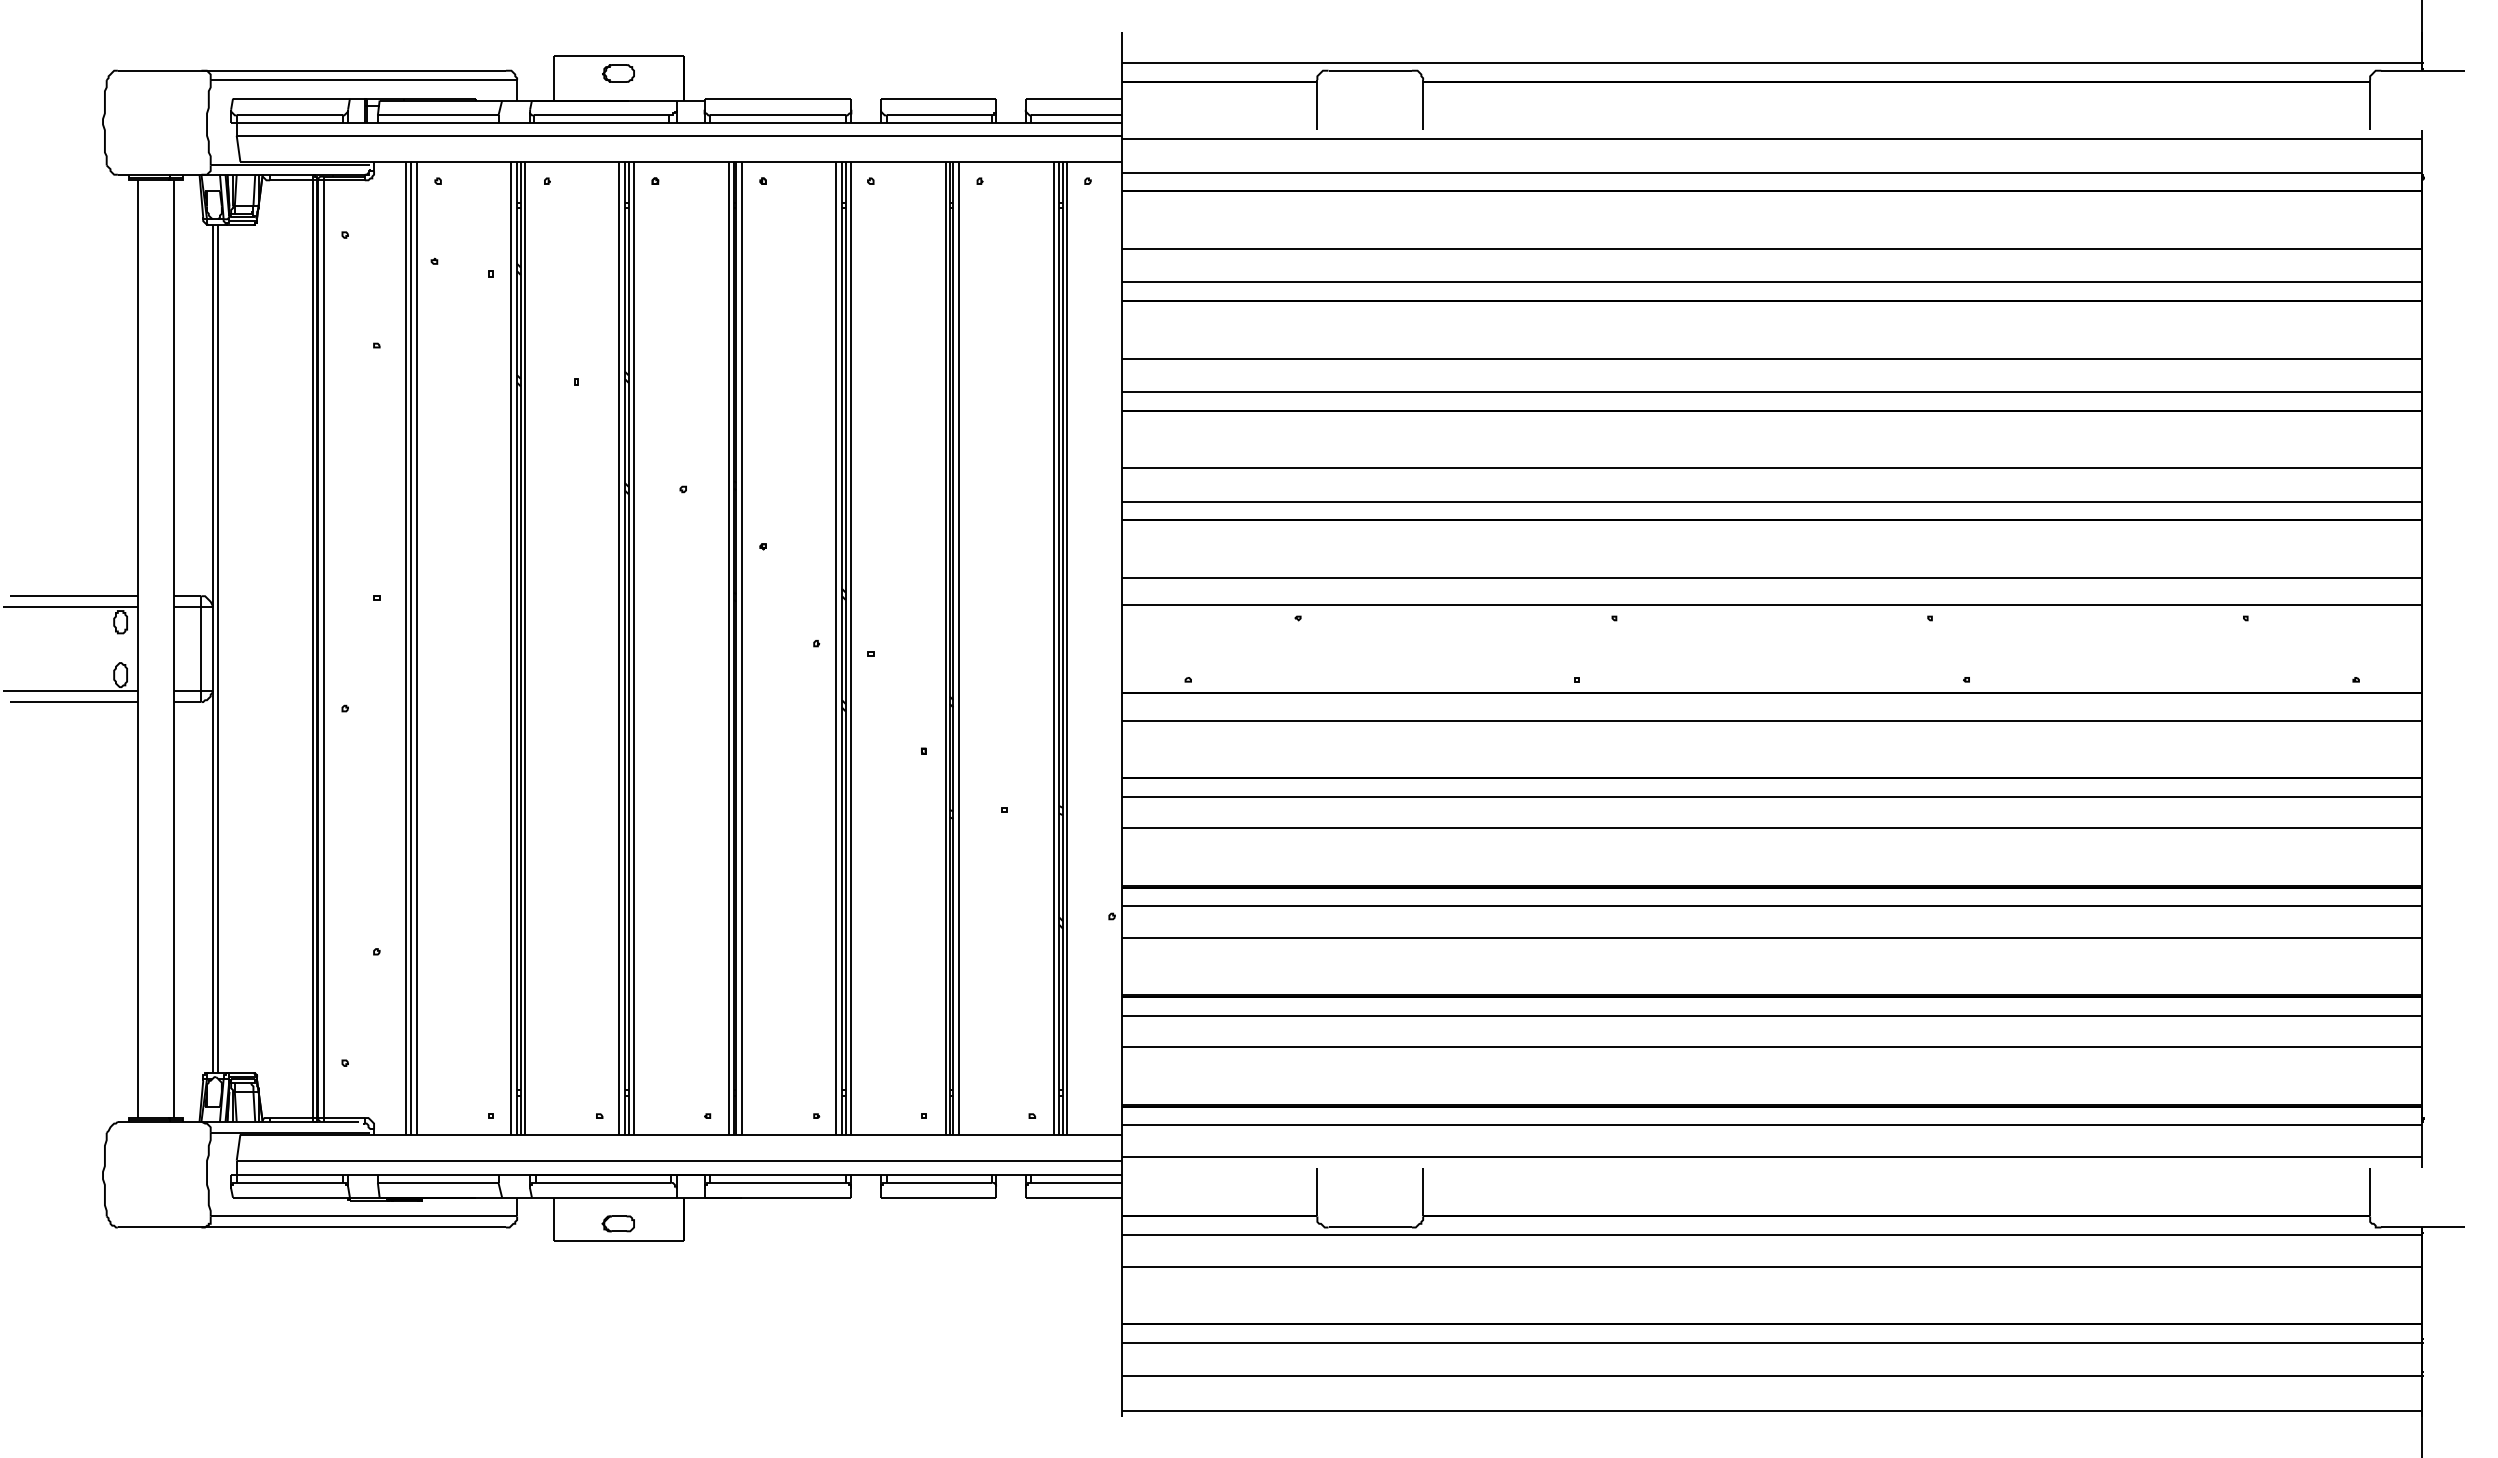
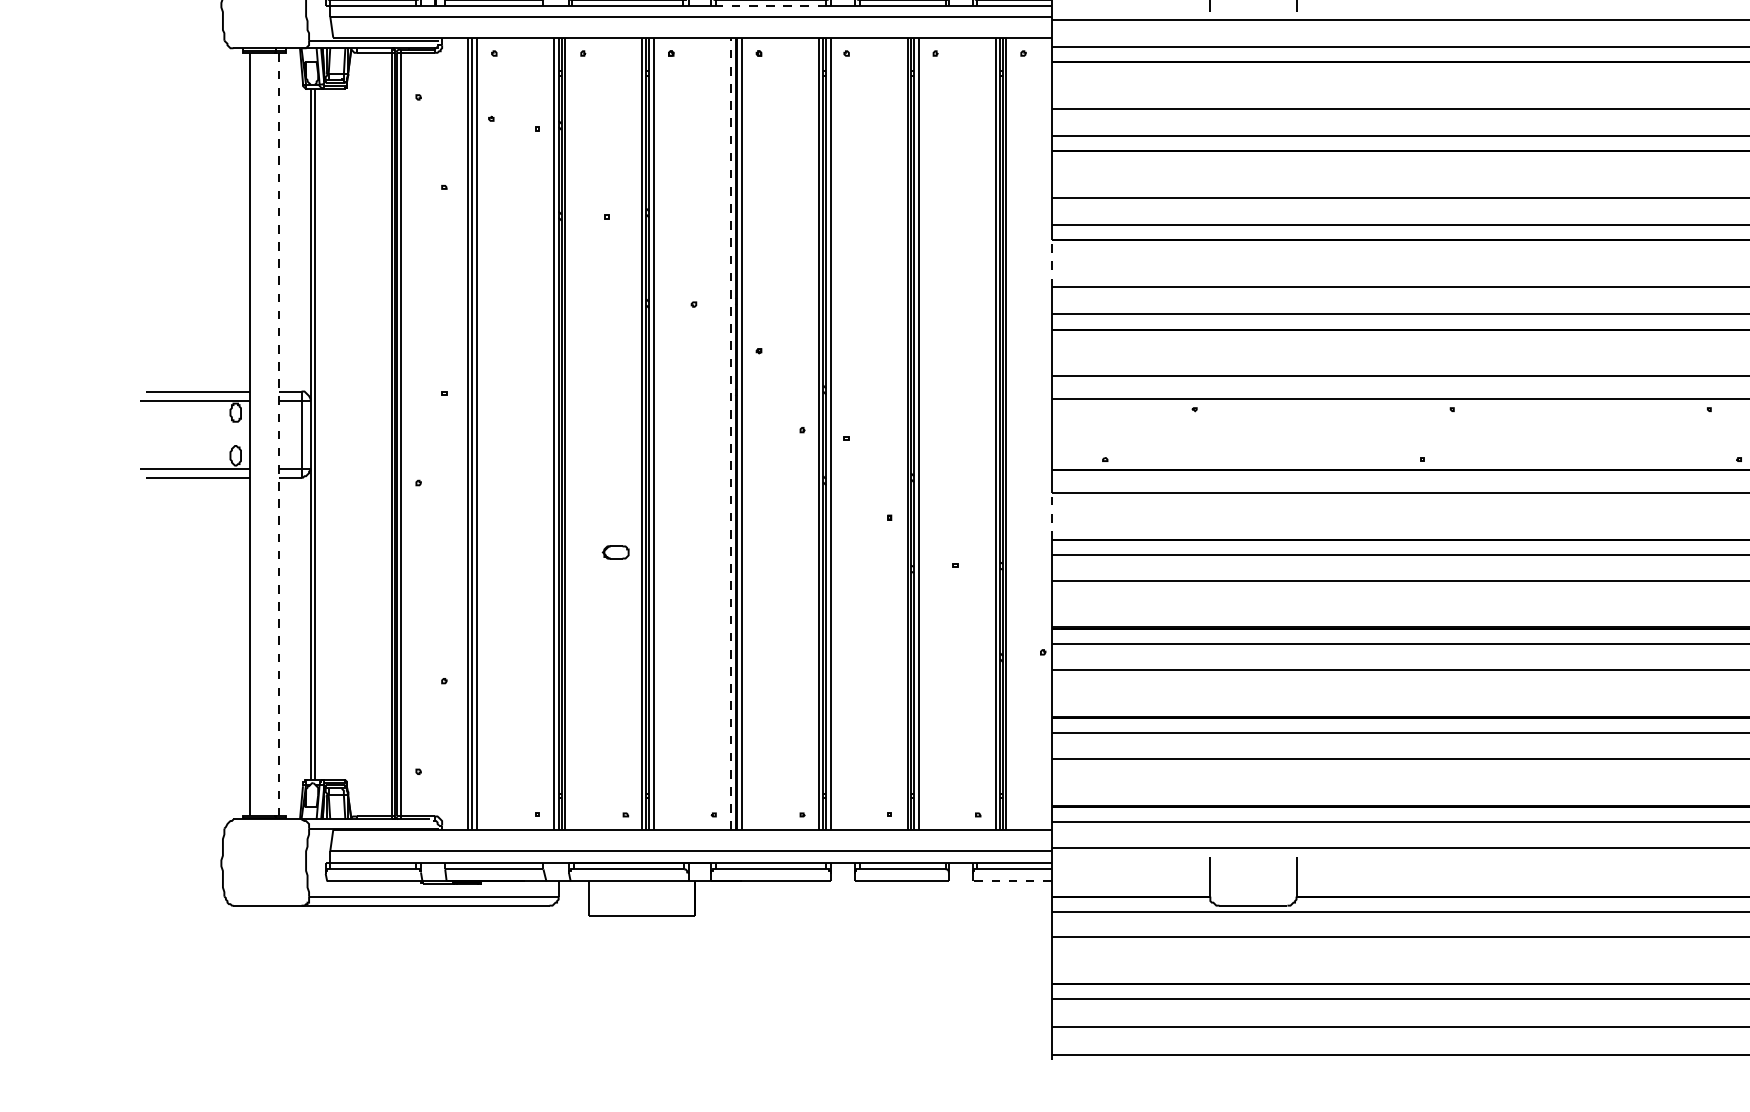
line: (777, 122) -> (770, 5), solid -> dashed
line: (1122, 439) -> (1051, 263), solid -> dashed
line: (728, 647) -> (730, 433), solid -> dashed
line: (173, 649) -> (278, 434), solid -> dashed
line: (1122, 749) -> (1051, 516), solid -> dashed
line: (1073, 1197) -> (1011, 881), solid -> dashed
part: (617, 1223) -> (615, 552), moved

